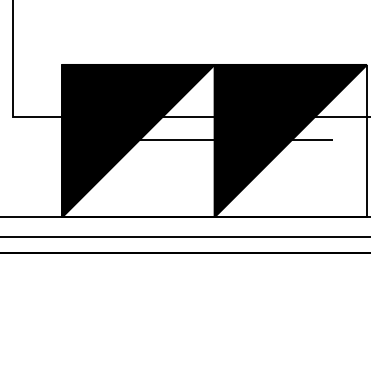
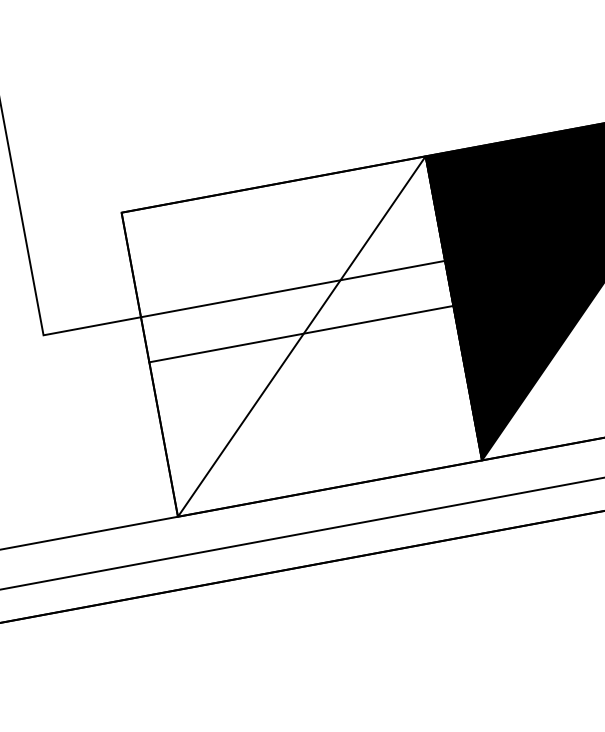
fill: (138, 140) -> (301, 335), removed

